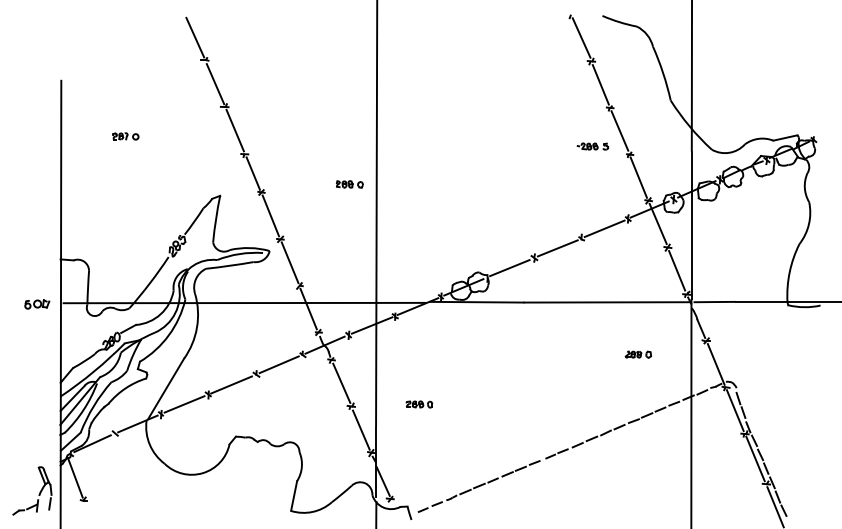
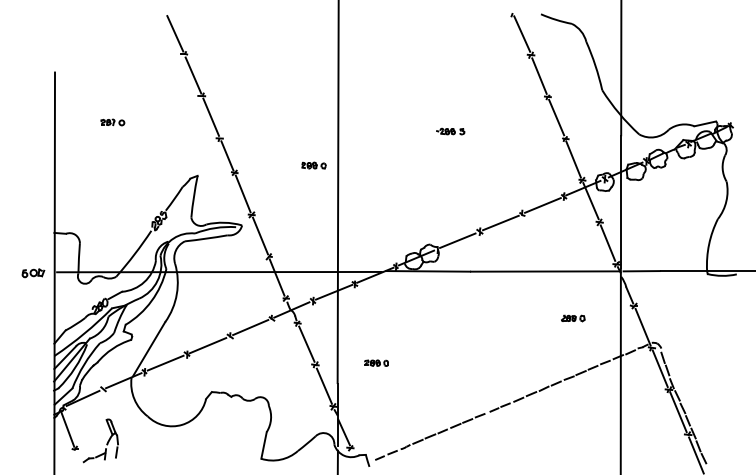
part: (592, 146) -> (450, 131), moved
part: (38, 494) -> (106, 444), moved

